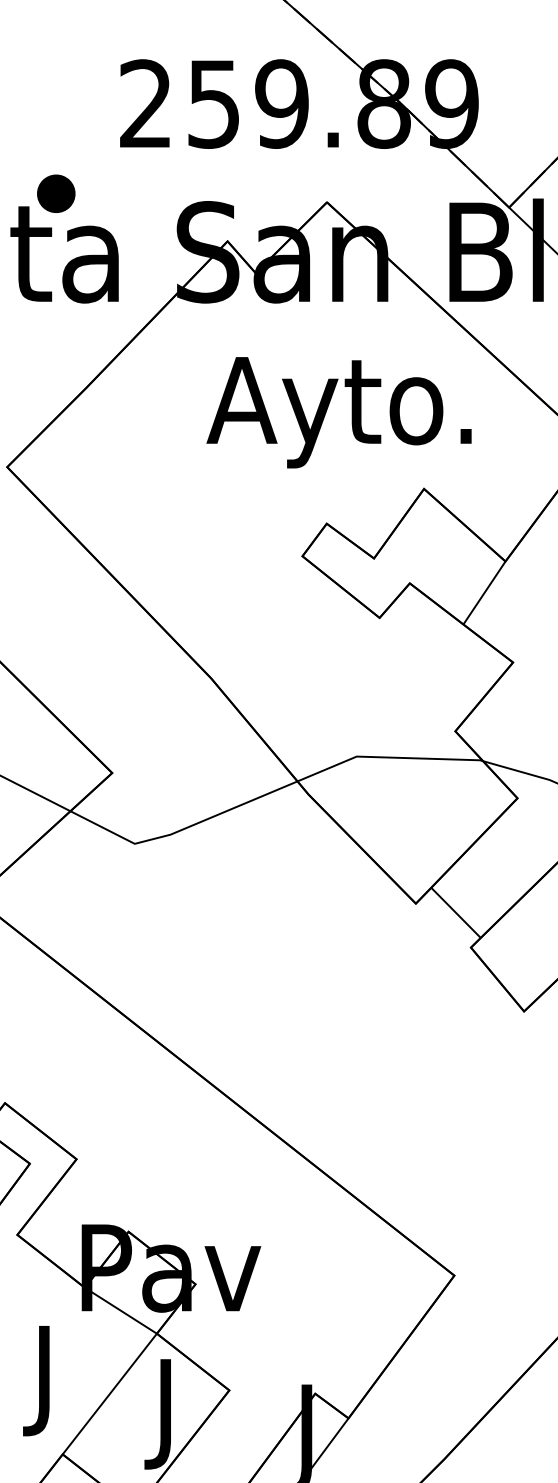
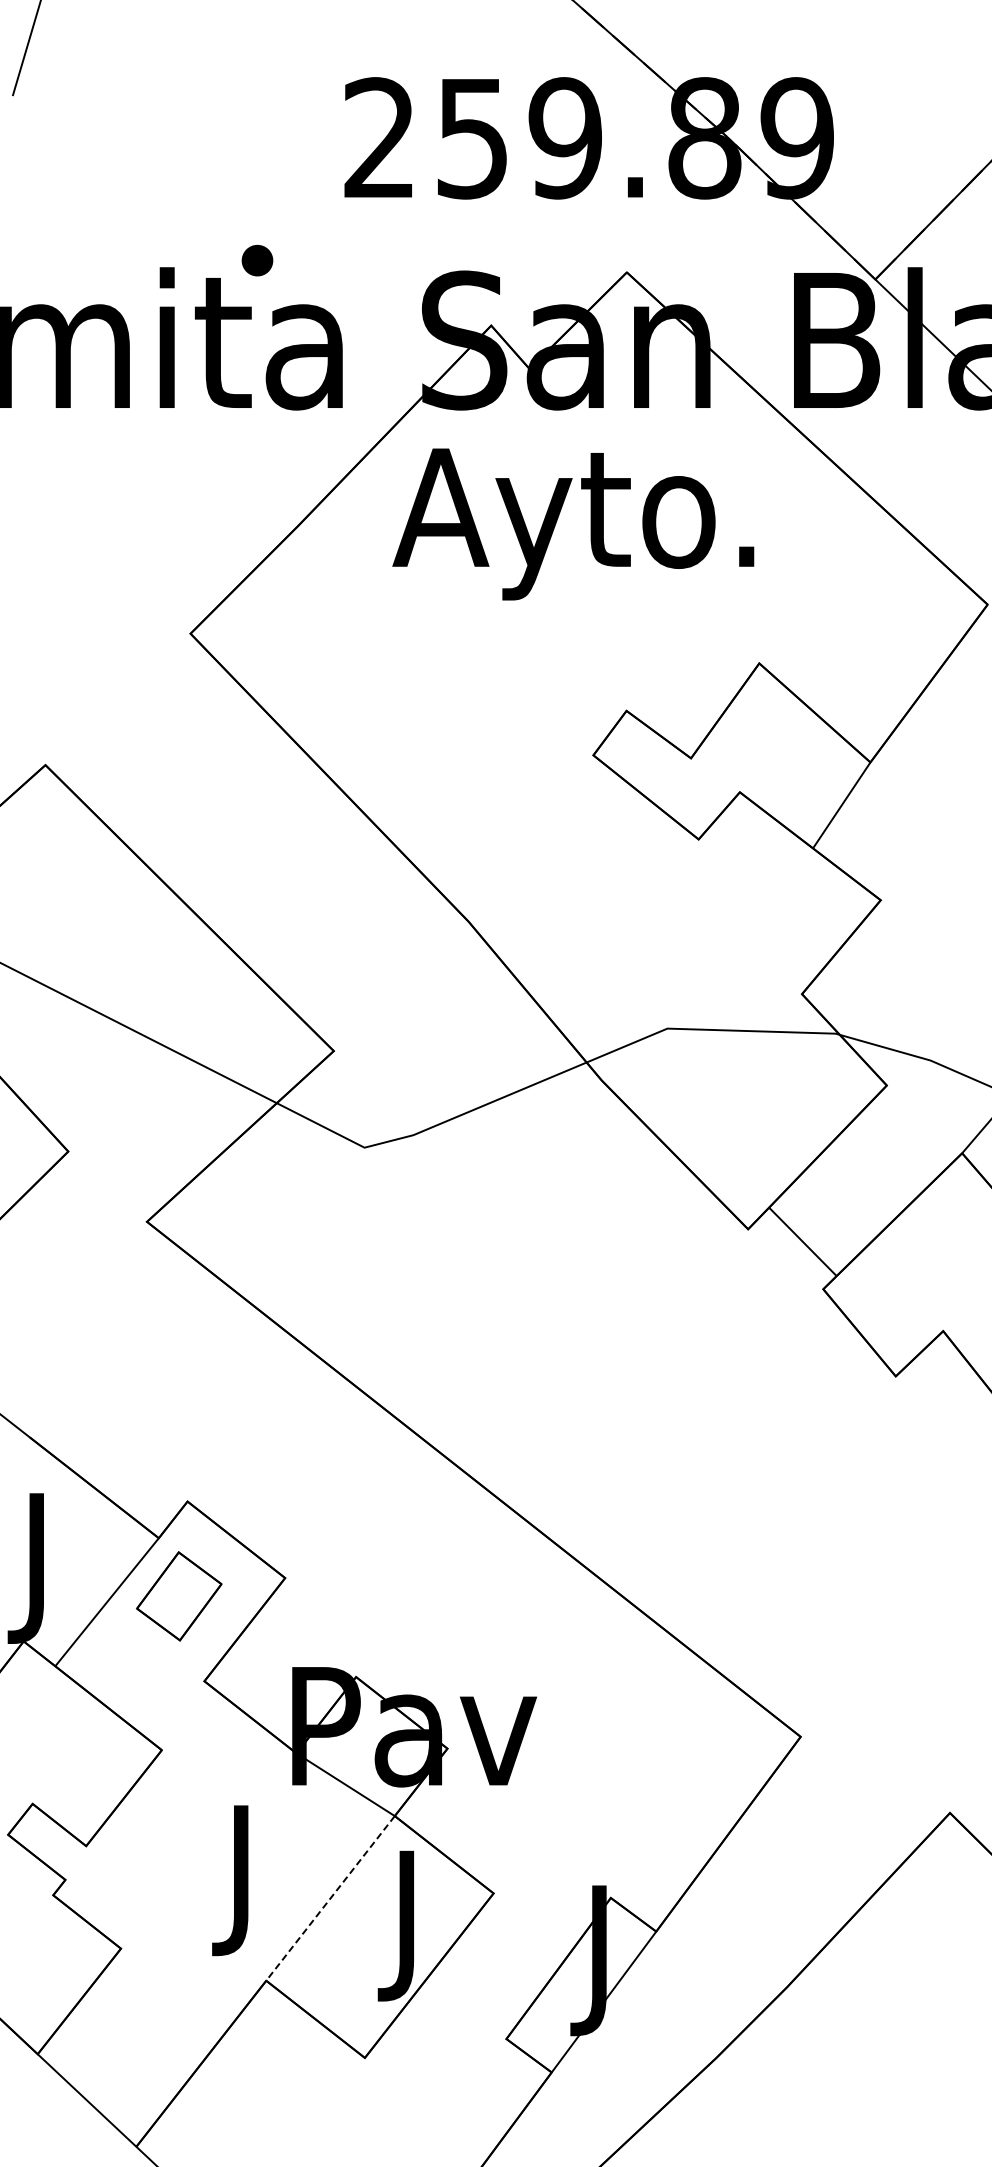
part: (56, 193) -> (257, 260), size x0.6
text: (339, 412) -> (573, 524), moved
line: (109, 1394) -> (330, 1898), solid -> dashed

